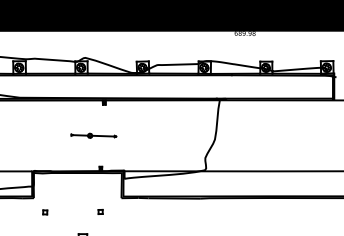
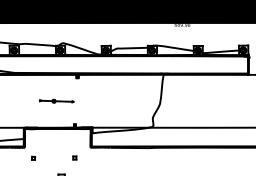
part: (93, 134) -> (56, 100), moved

